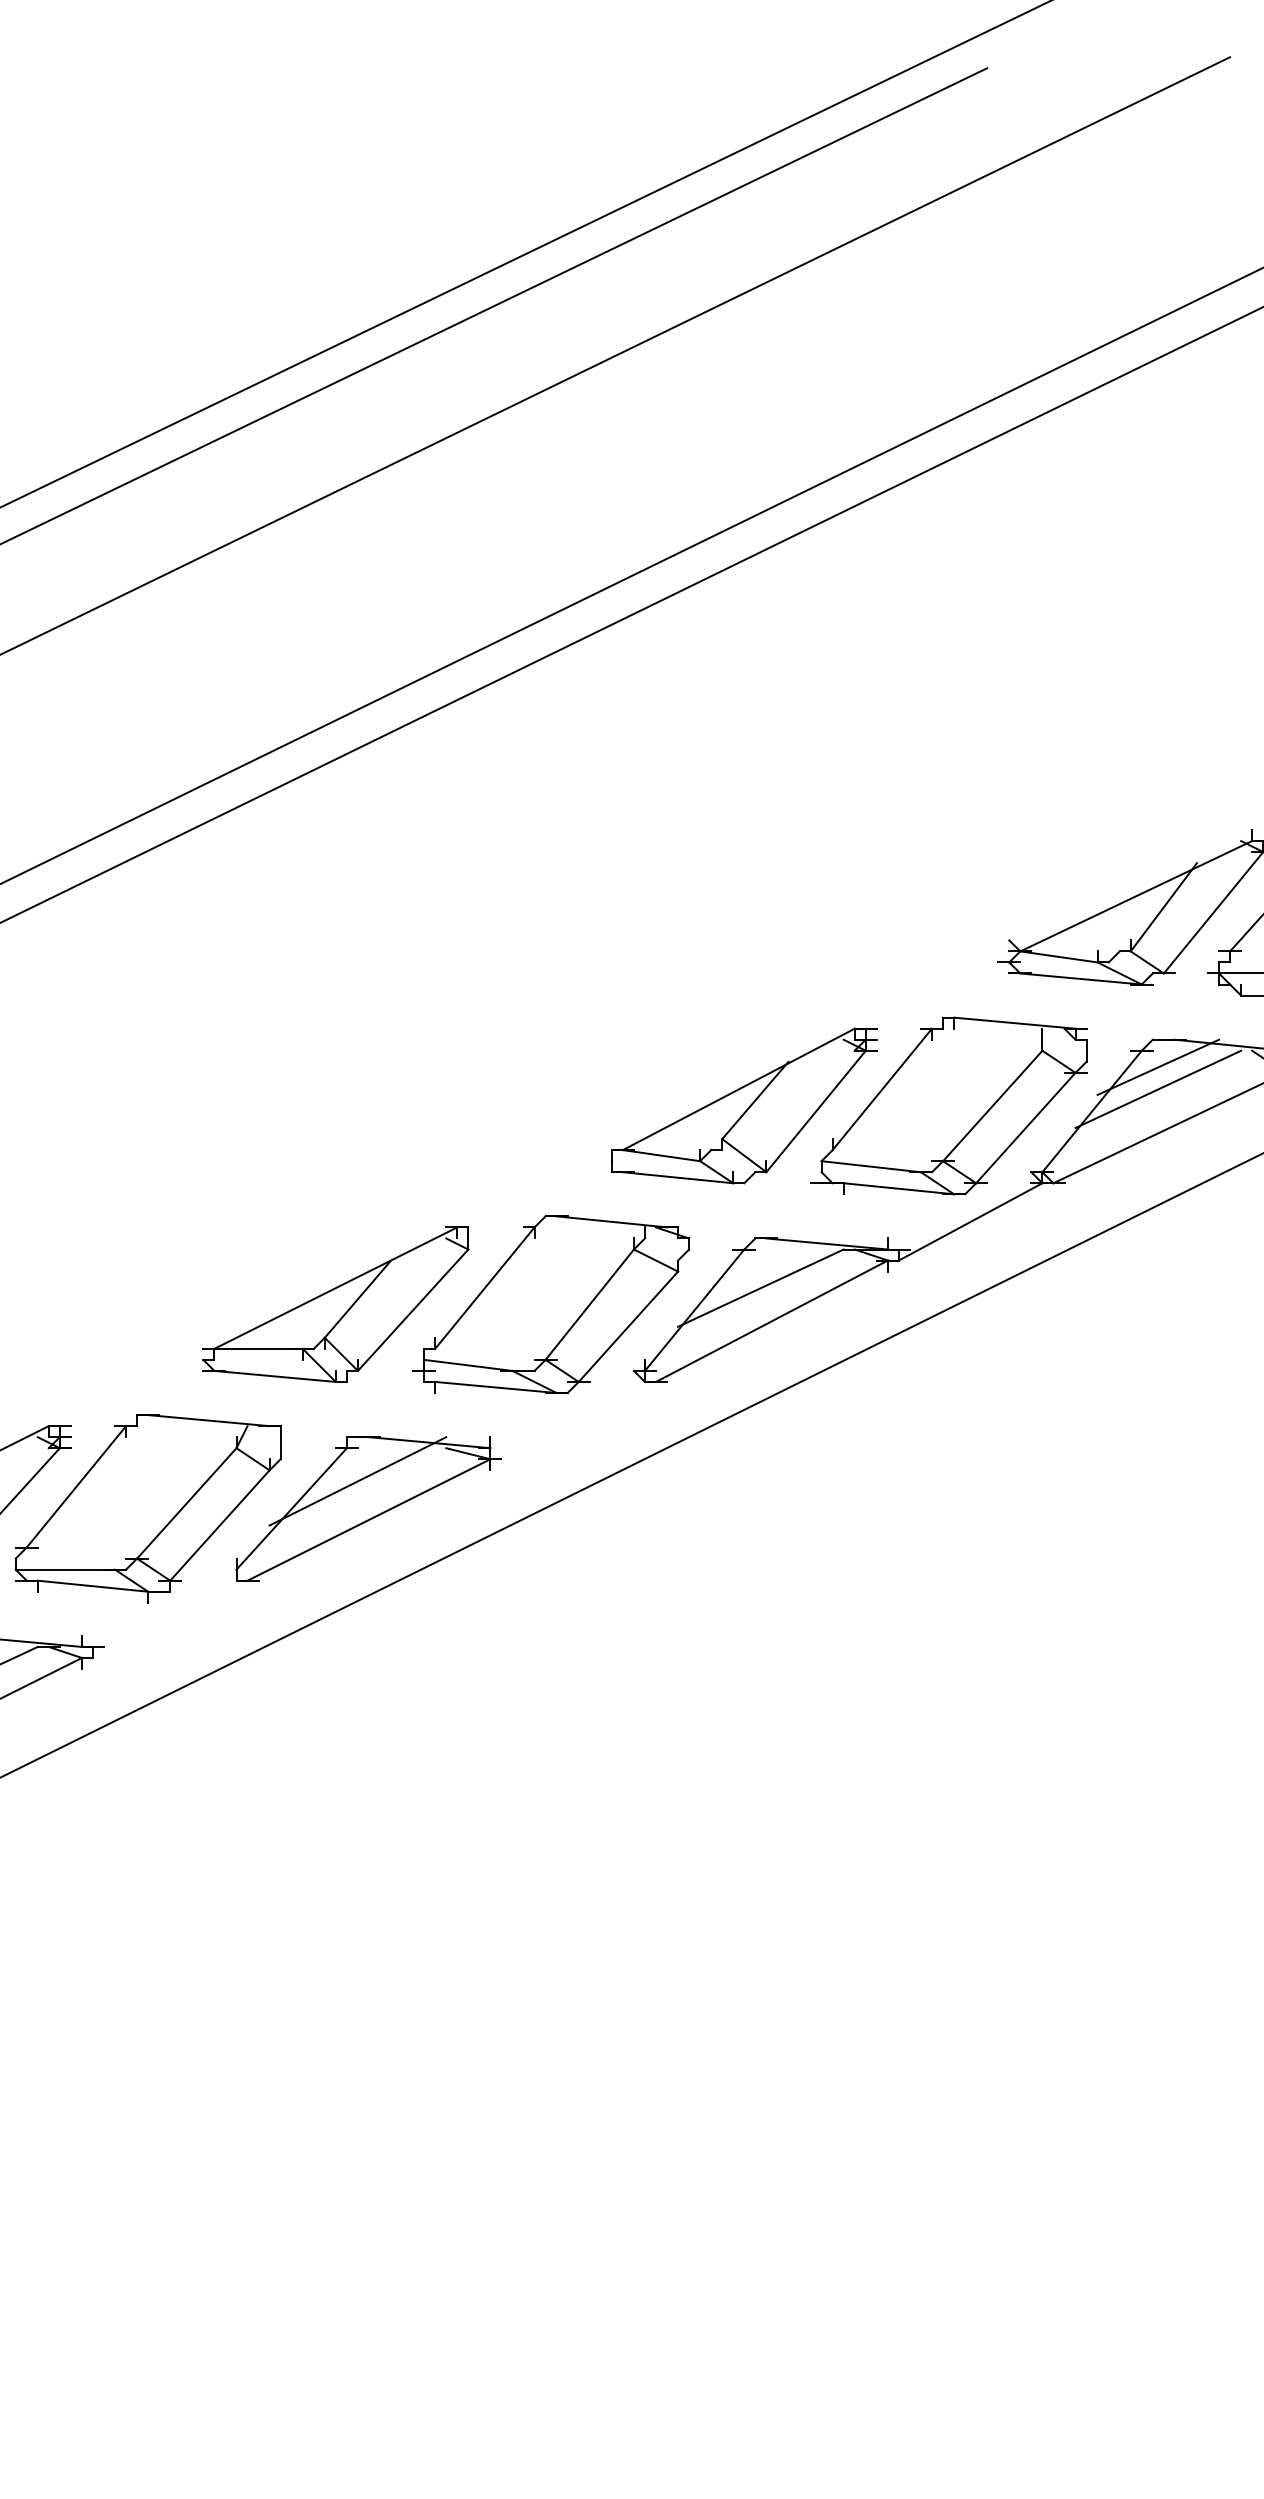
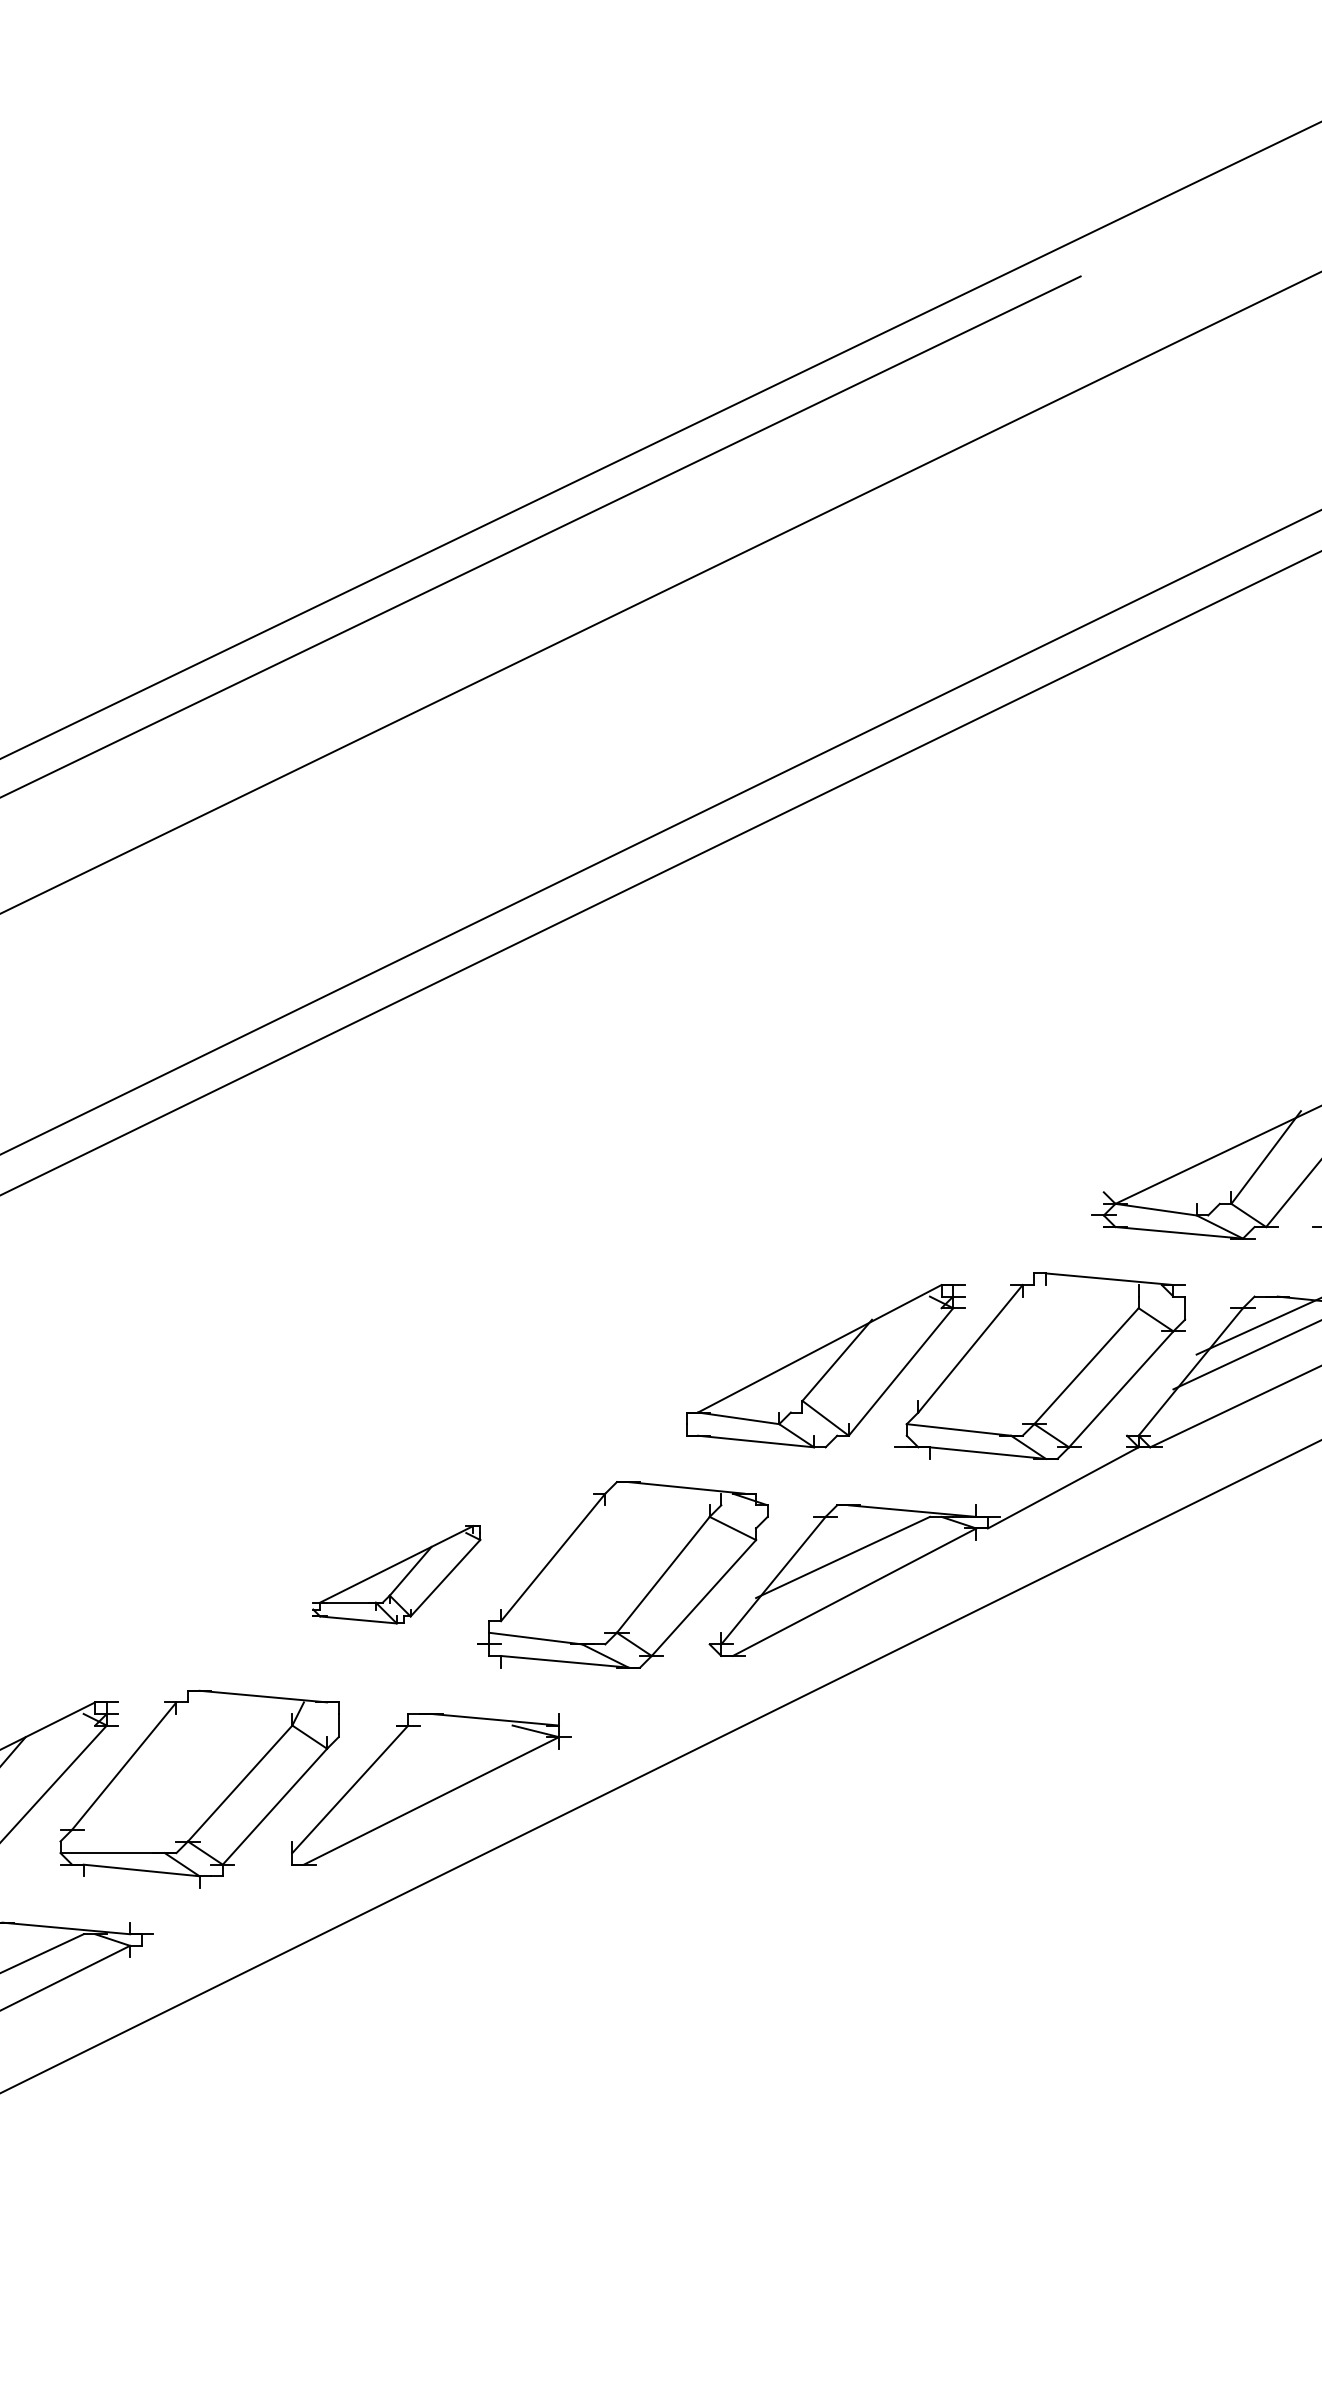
part: (335, 1304) -> (396, 1574), size x0.6
line: (357, 1481) -> (419, 1760), removed

